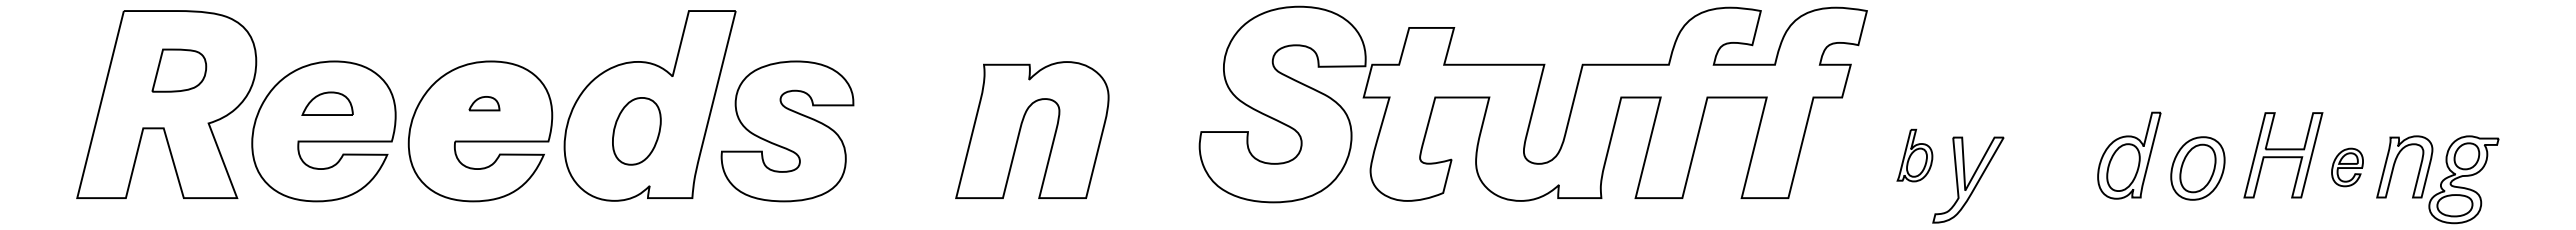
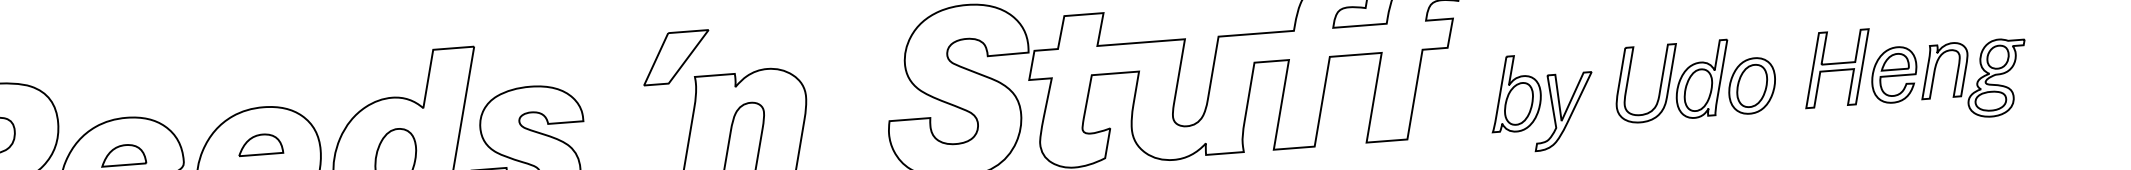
part: (964, 40) -> (676, 57), added
part: (484, 103) -> (260, 144), size x1.67
part: (1914, 155) -> (1514, 93), size x1.67
part: (2080, 157) -> (1660, 84), added
part: (2347, 167) -> (1894, 75), size x1.67
part: (2197, 168) -> (1751, 86), moved

